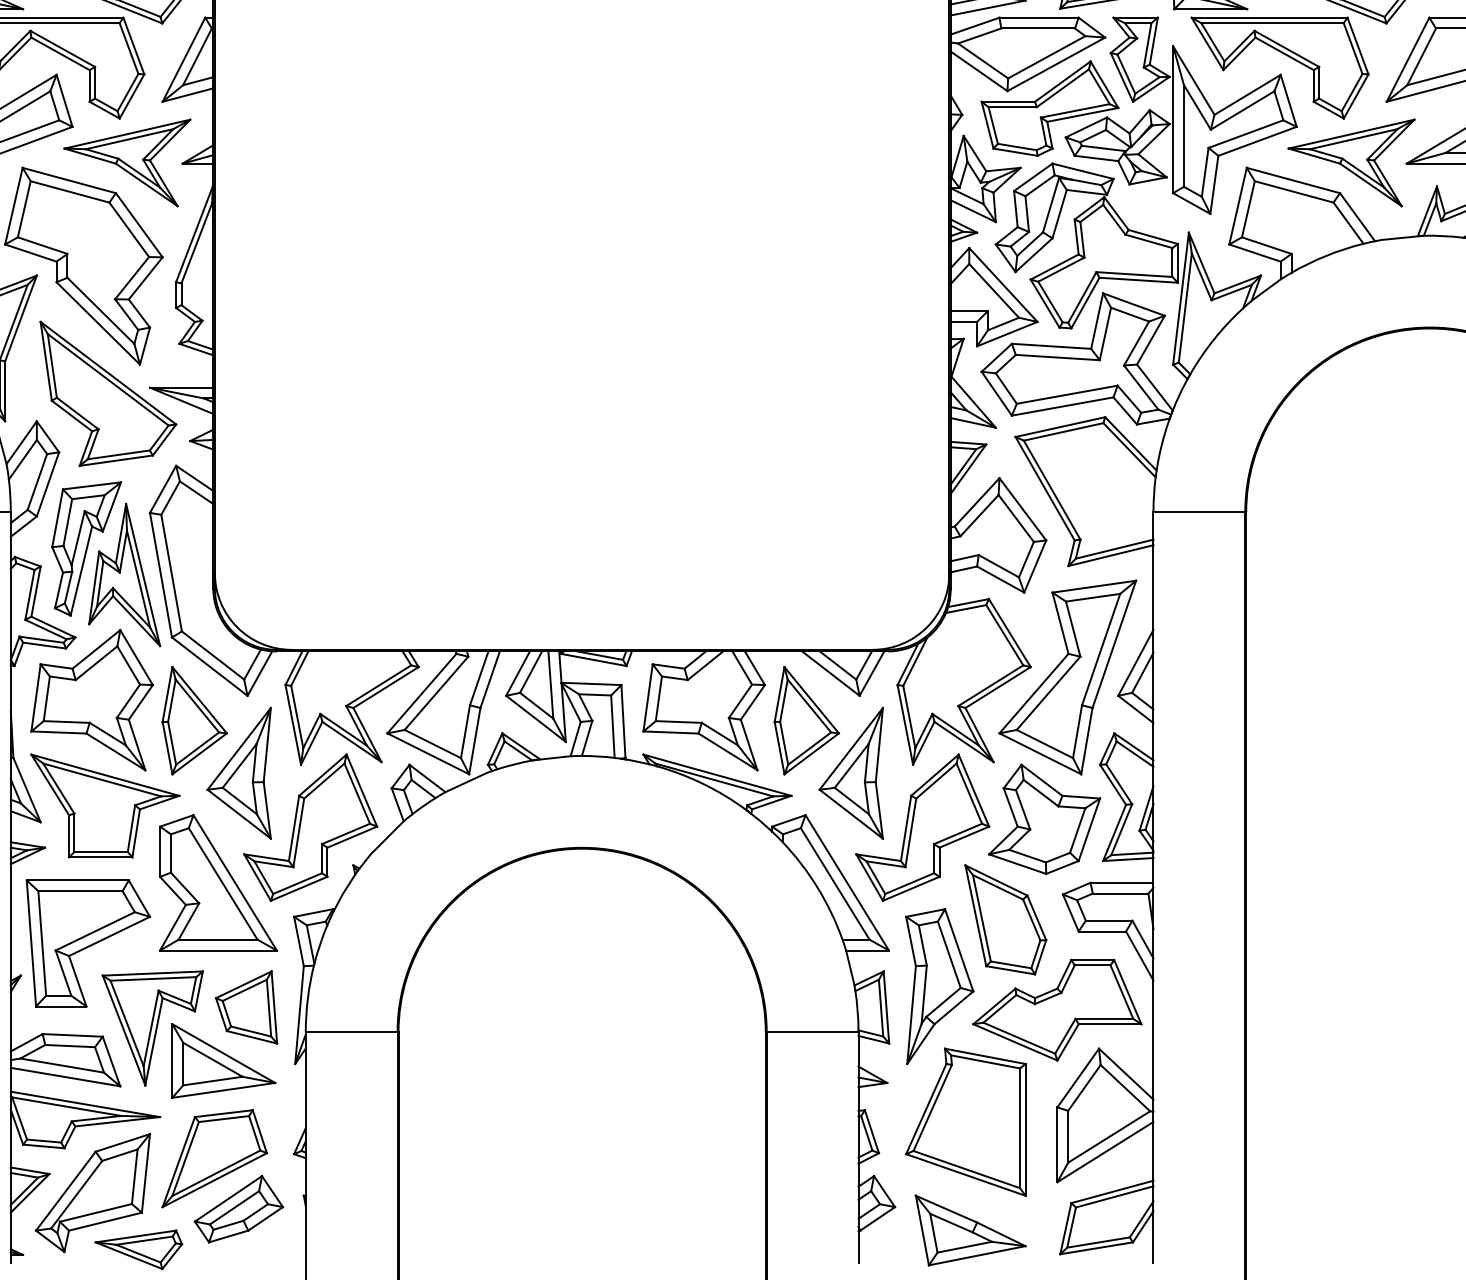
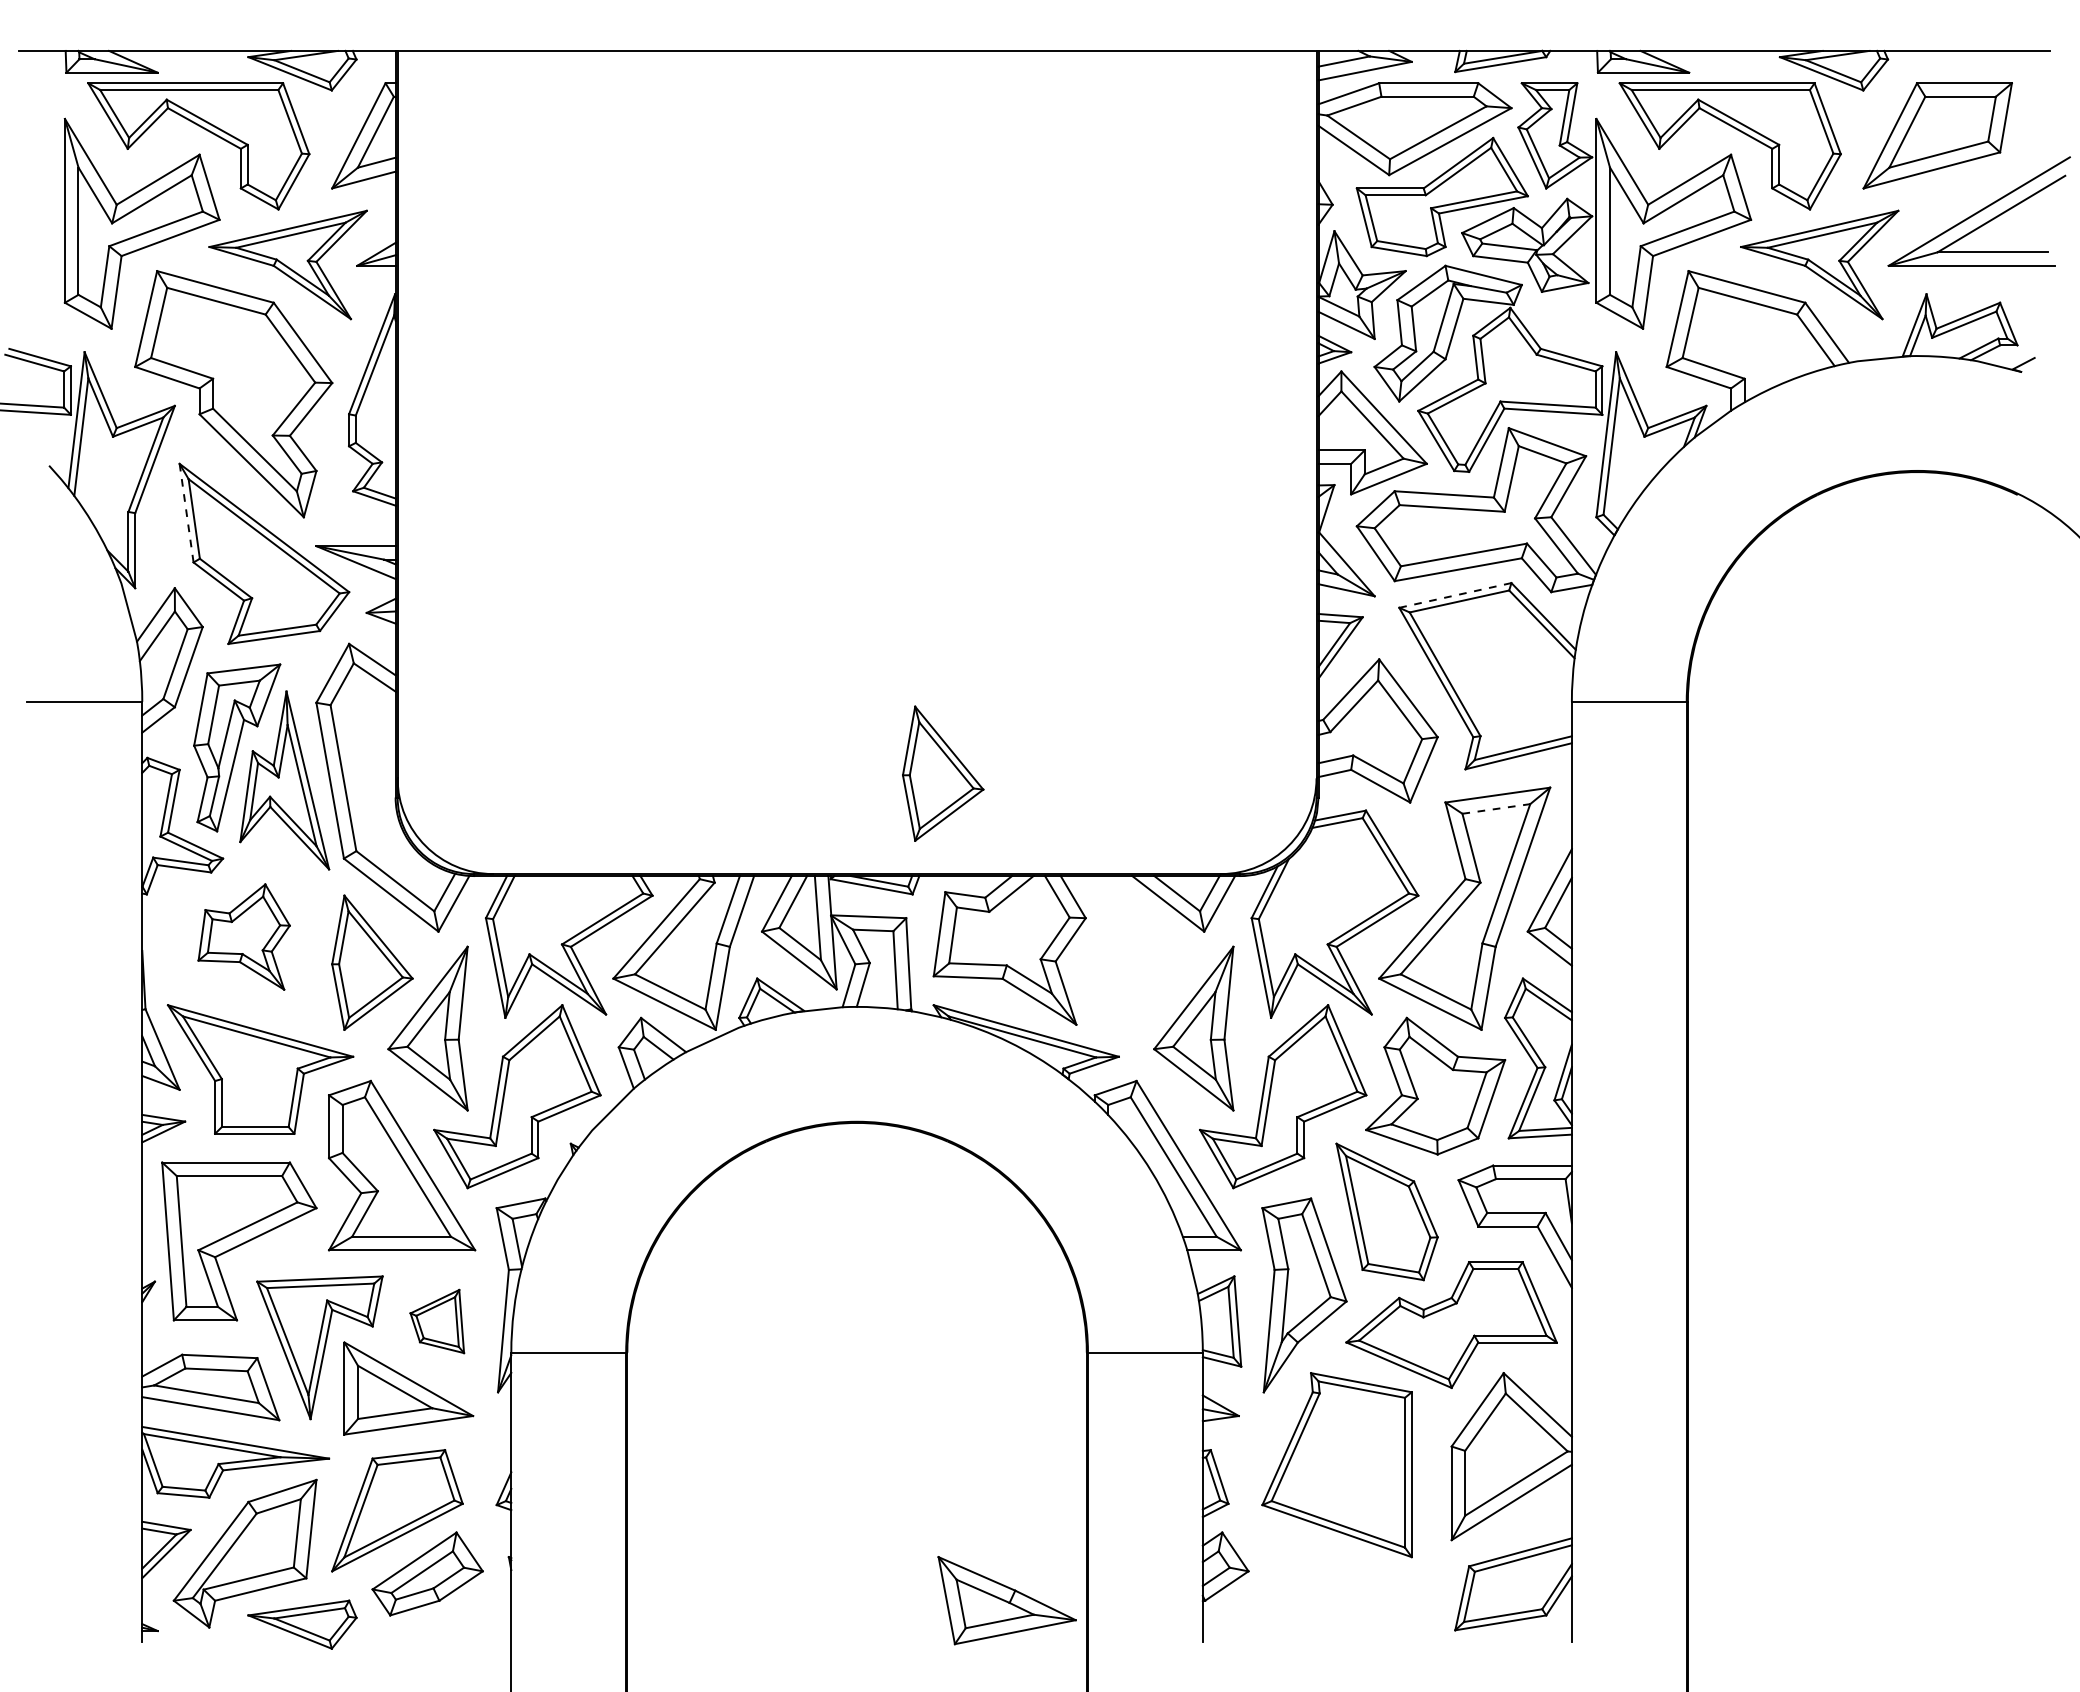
line: (46, 361) -> (186, 513), solid -> dashed
line: (1059, 427) -> (1454, 595), solid -> dashed
line: (1093, 597) -> (1496, 808), solid -> dashed
part: (92, 699) -> (244, 936), size x0.6
part: (807, 720) -> (943, 773), moved
part: (246, 1007) -> (437, 1321), size x0.7
part: (970, 1230) -> (1006, 1600), moved

